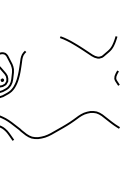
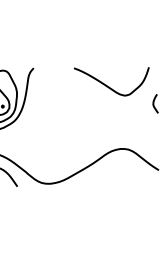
curve: (86, 50) -> (109, 86), moved

